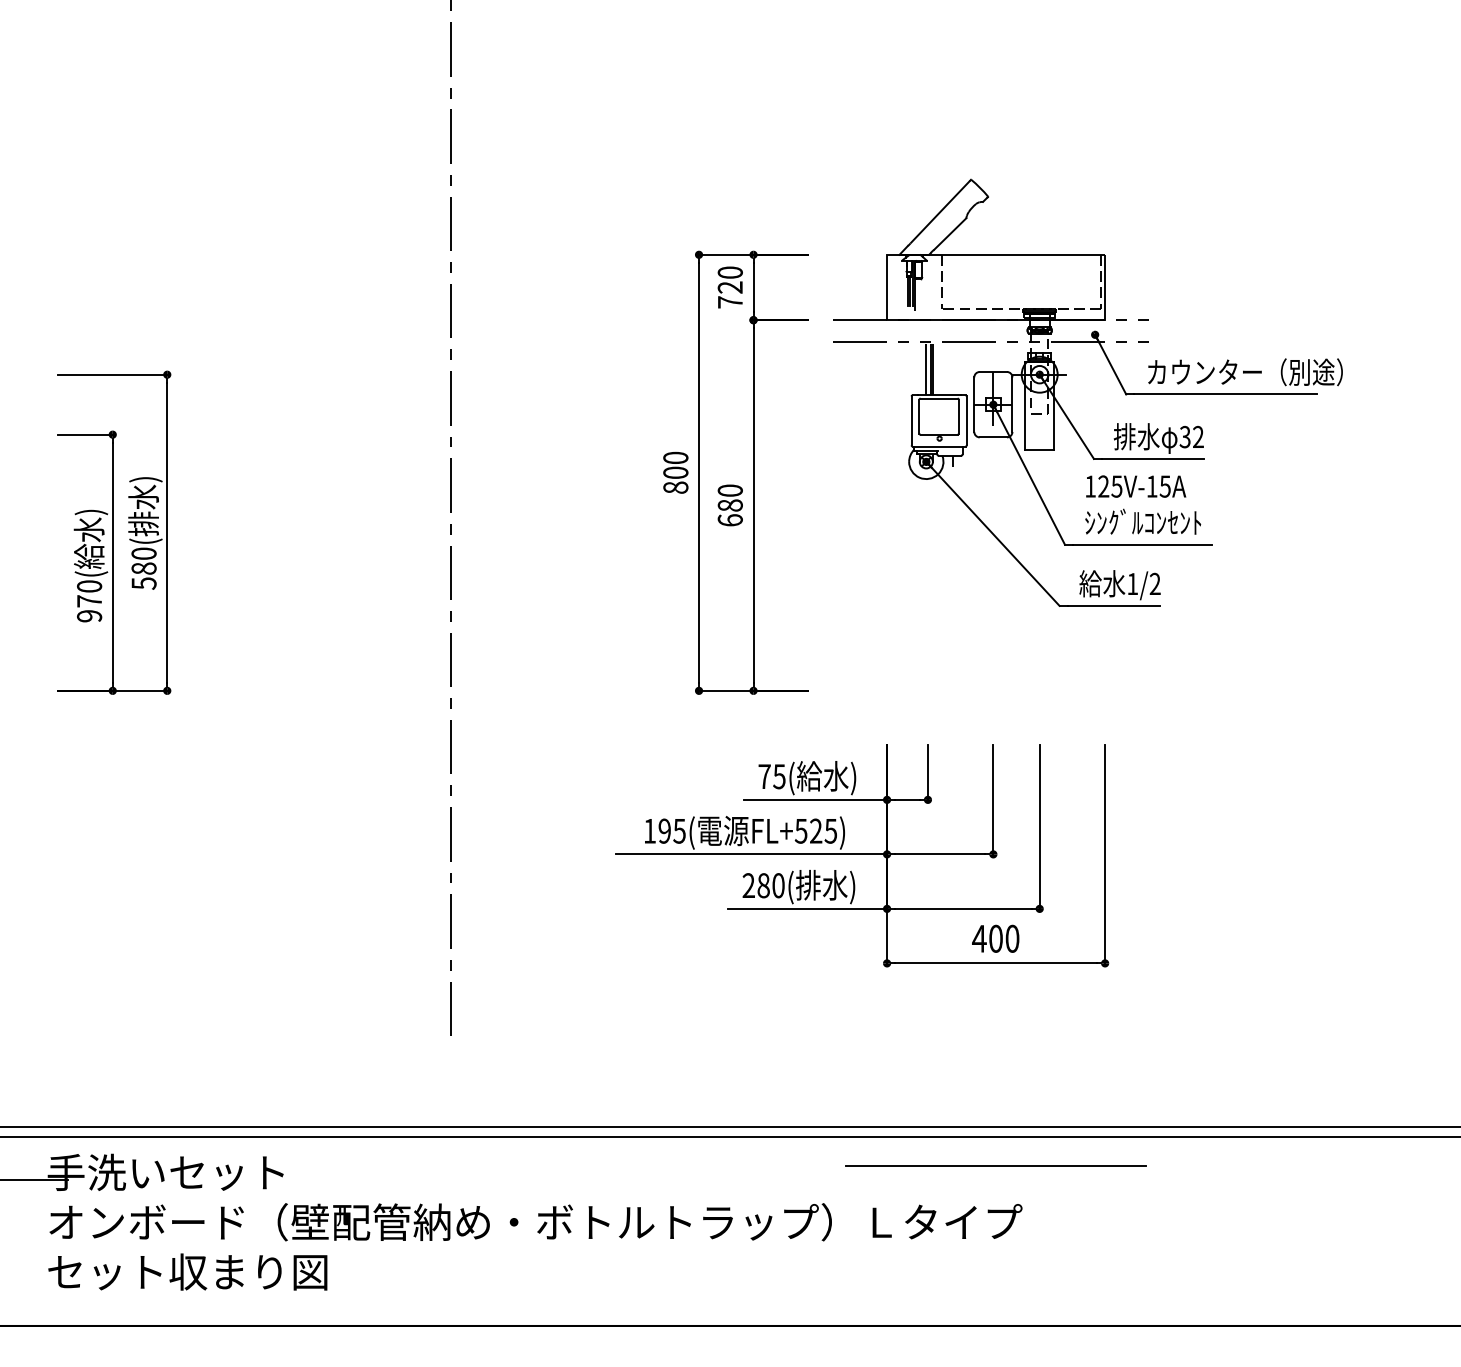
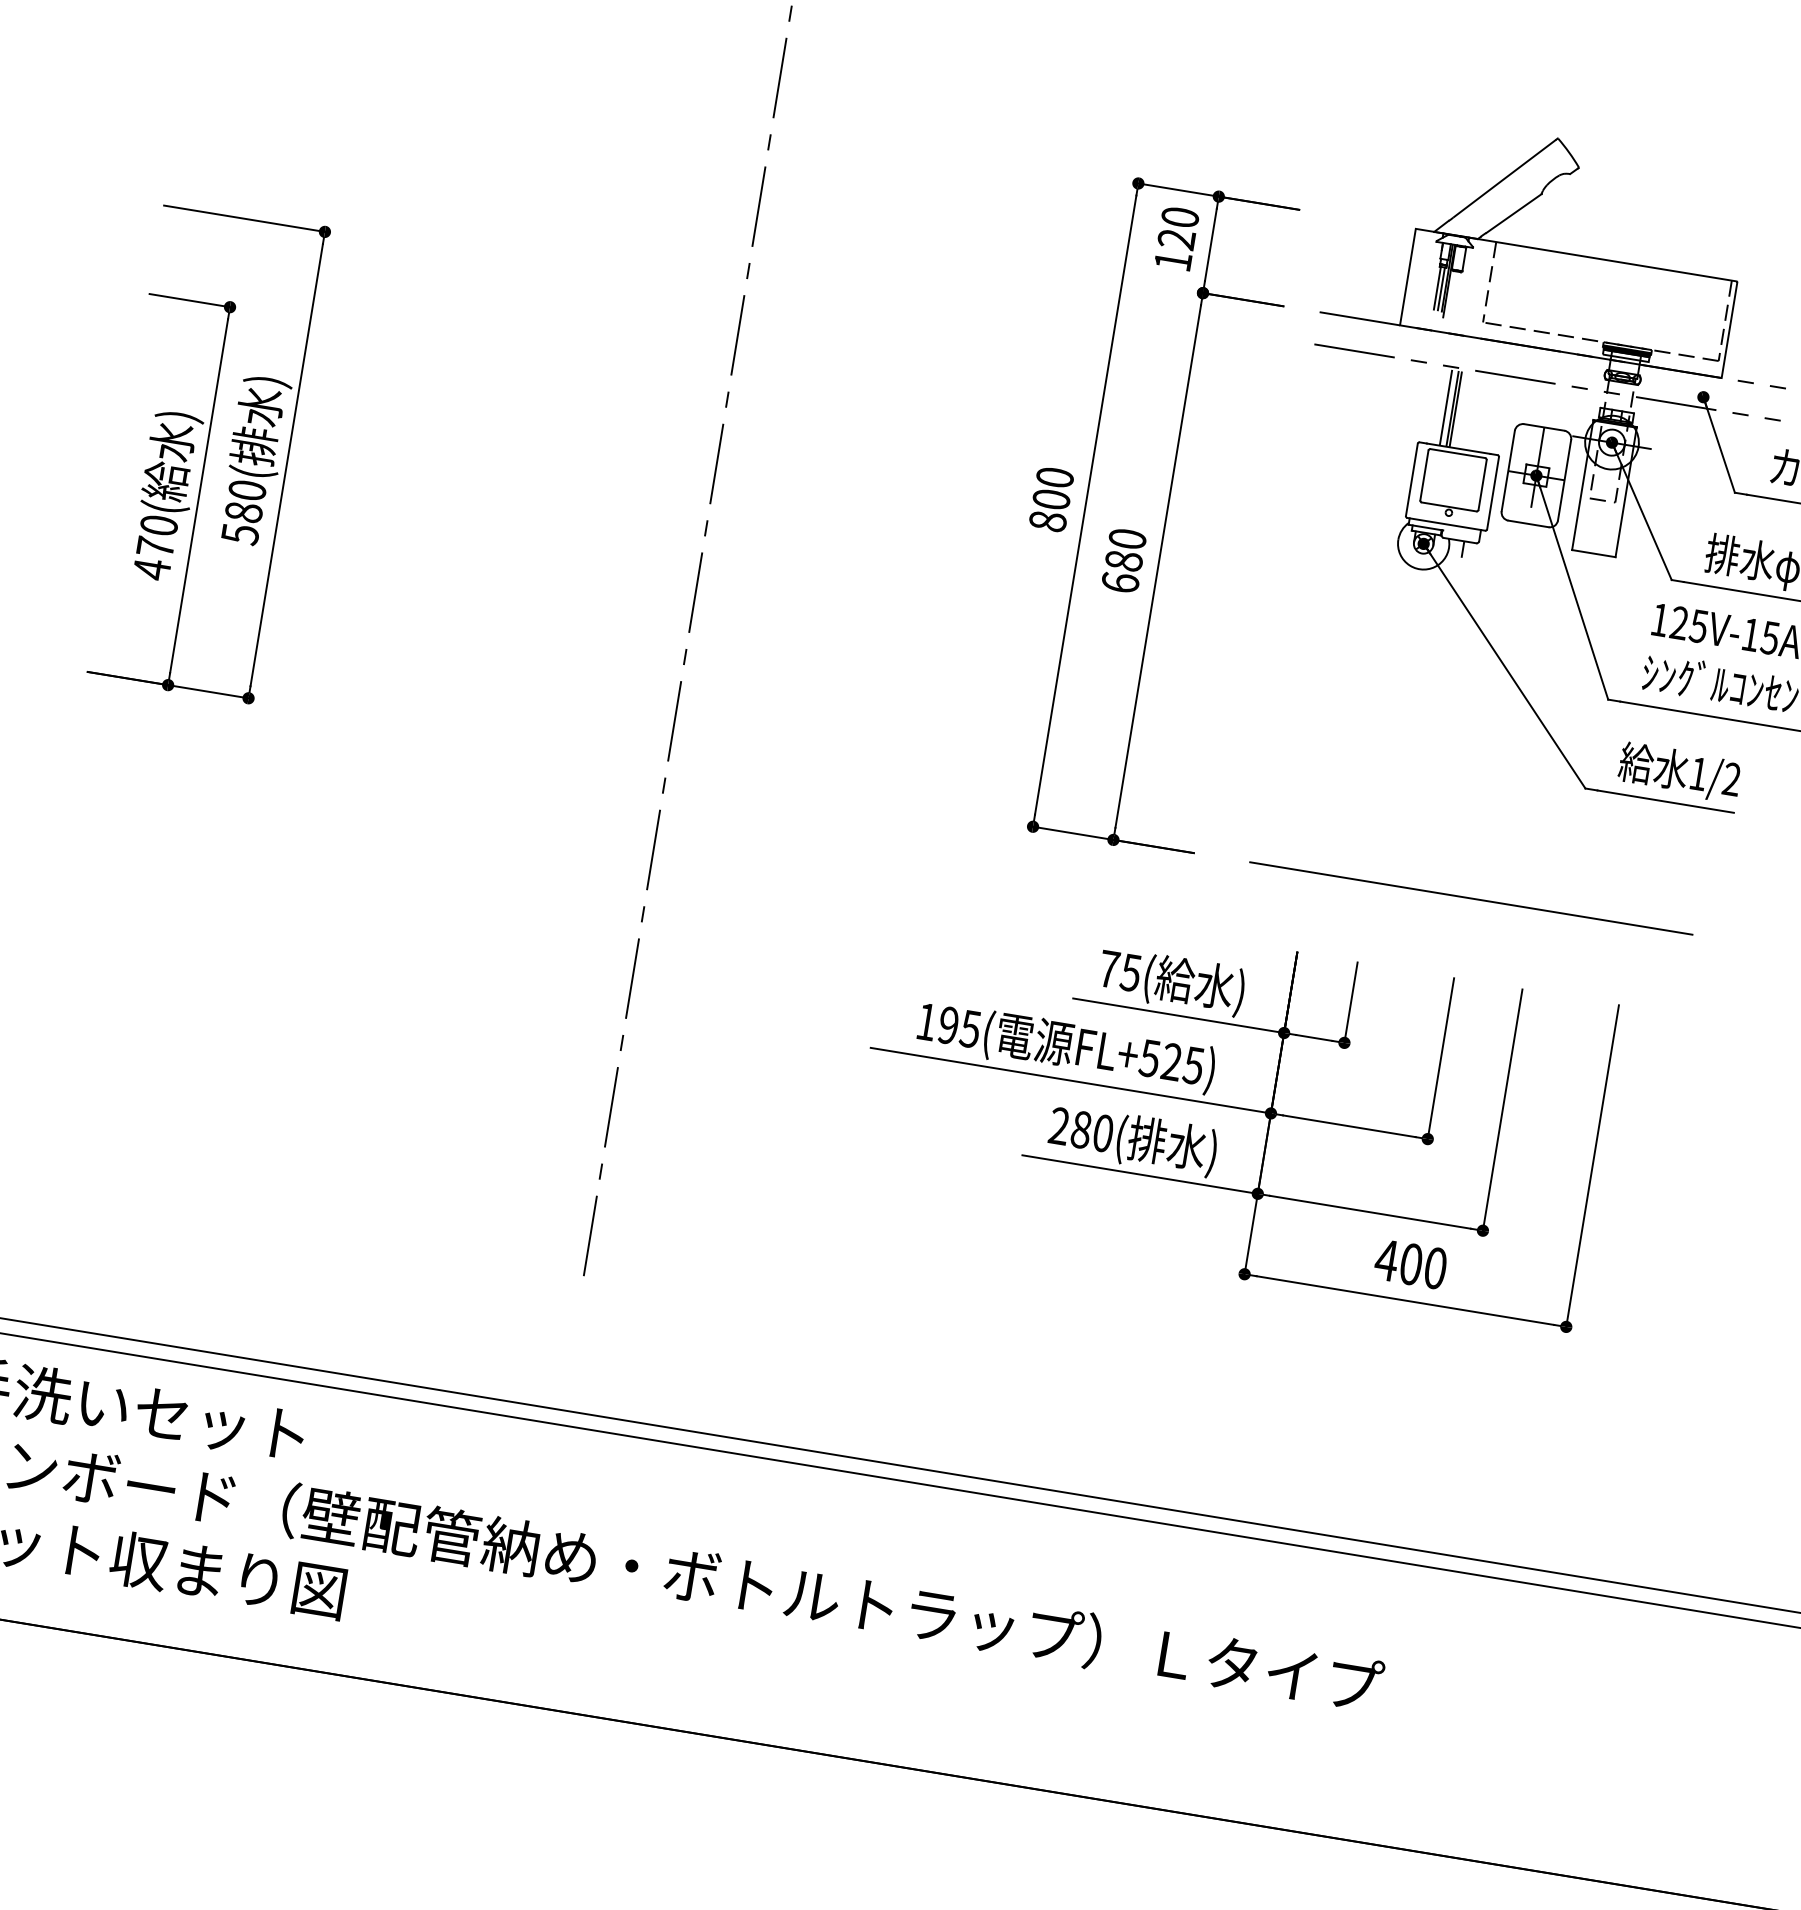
text: (730, 302) -> (1173, 261), 720 -> 120
text: (89, 615) -> (152, 568), 970( -> 470(
line: (995, 1165) -> (1470, 897), moved

